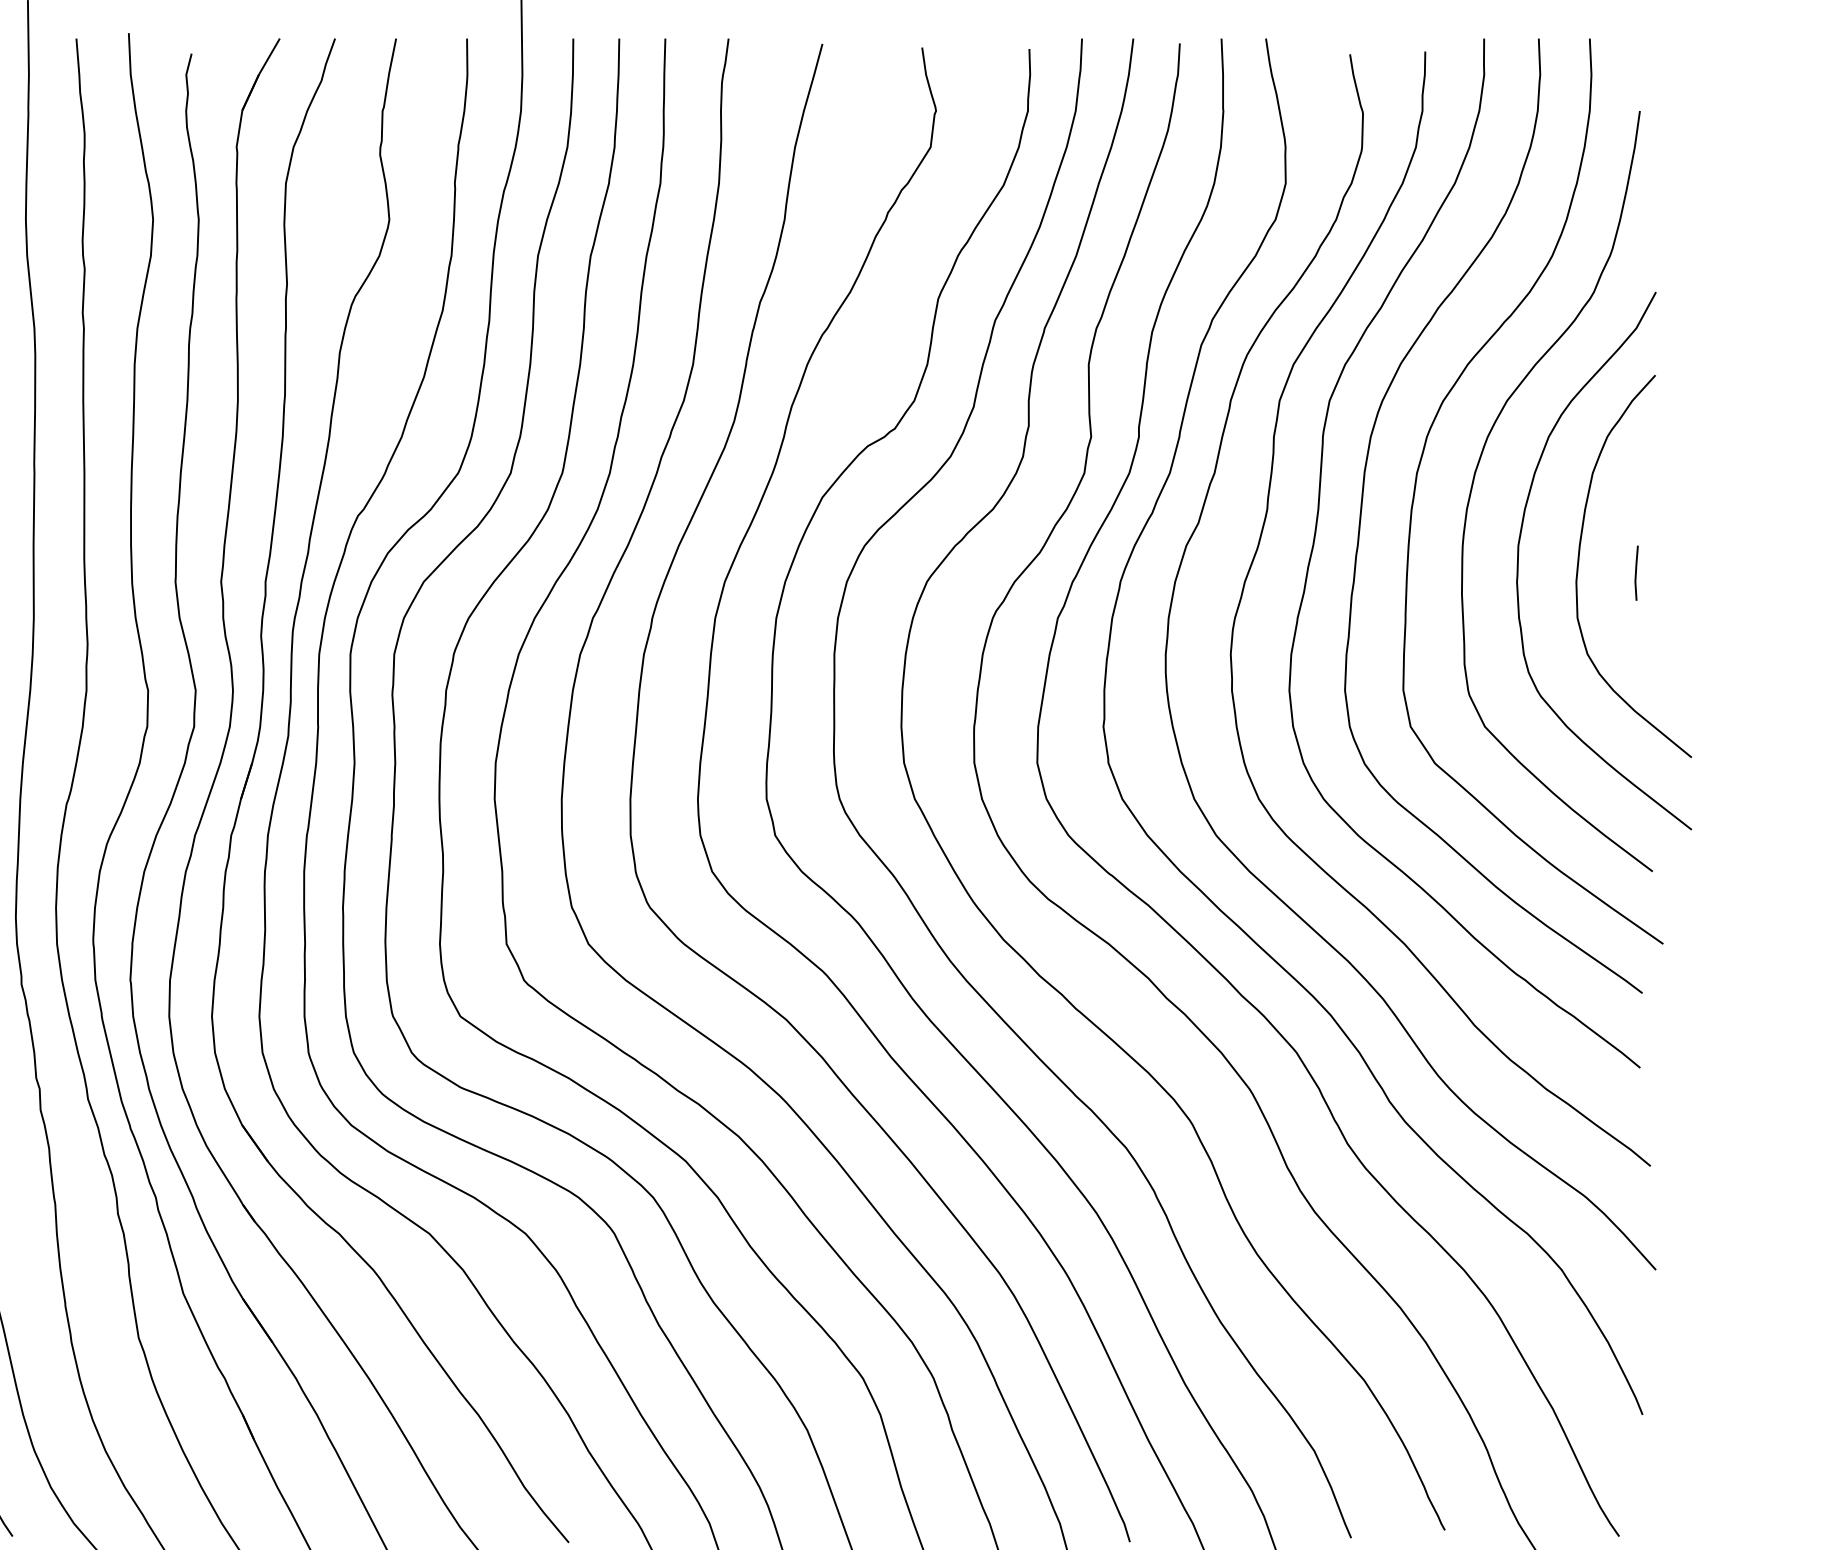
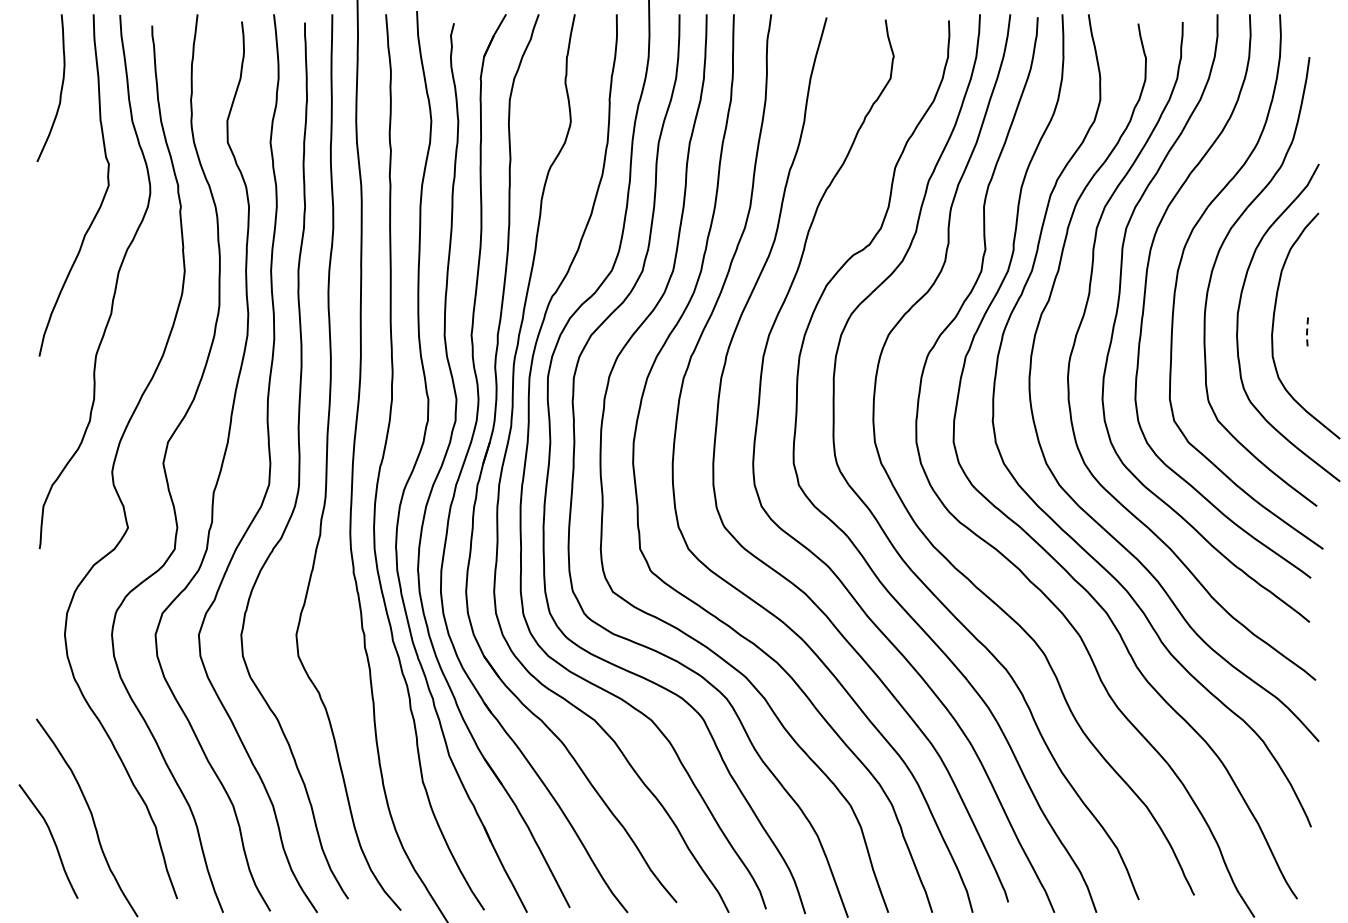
line: (1636, 572) -> (1307, 329), solid -> dashed

